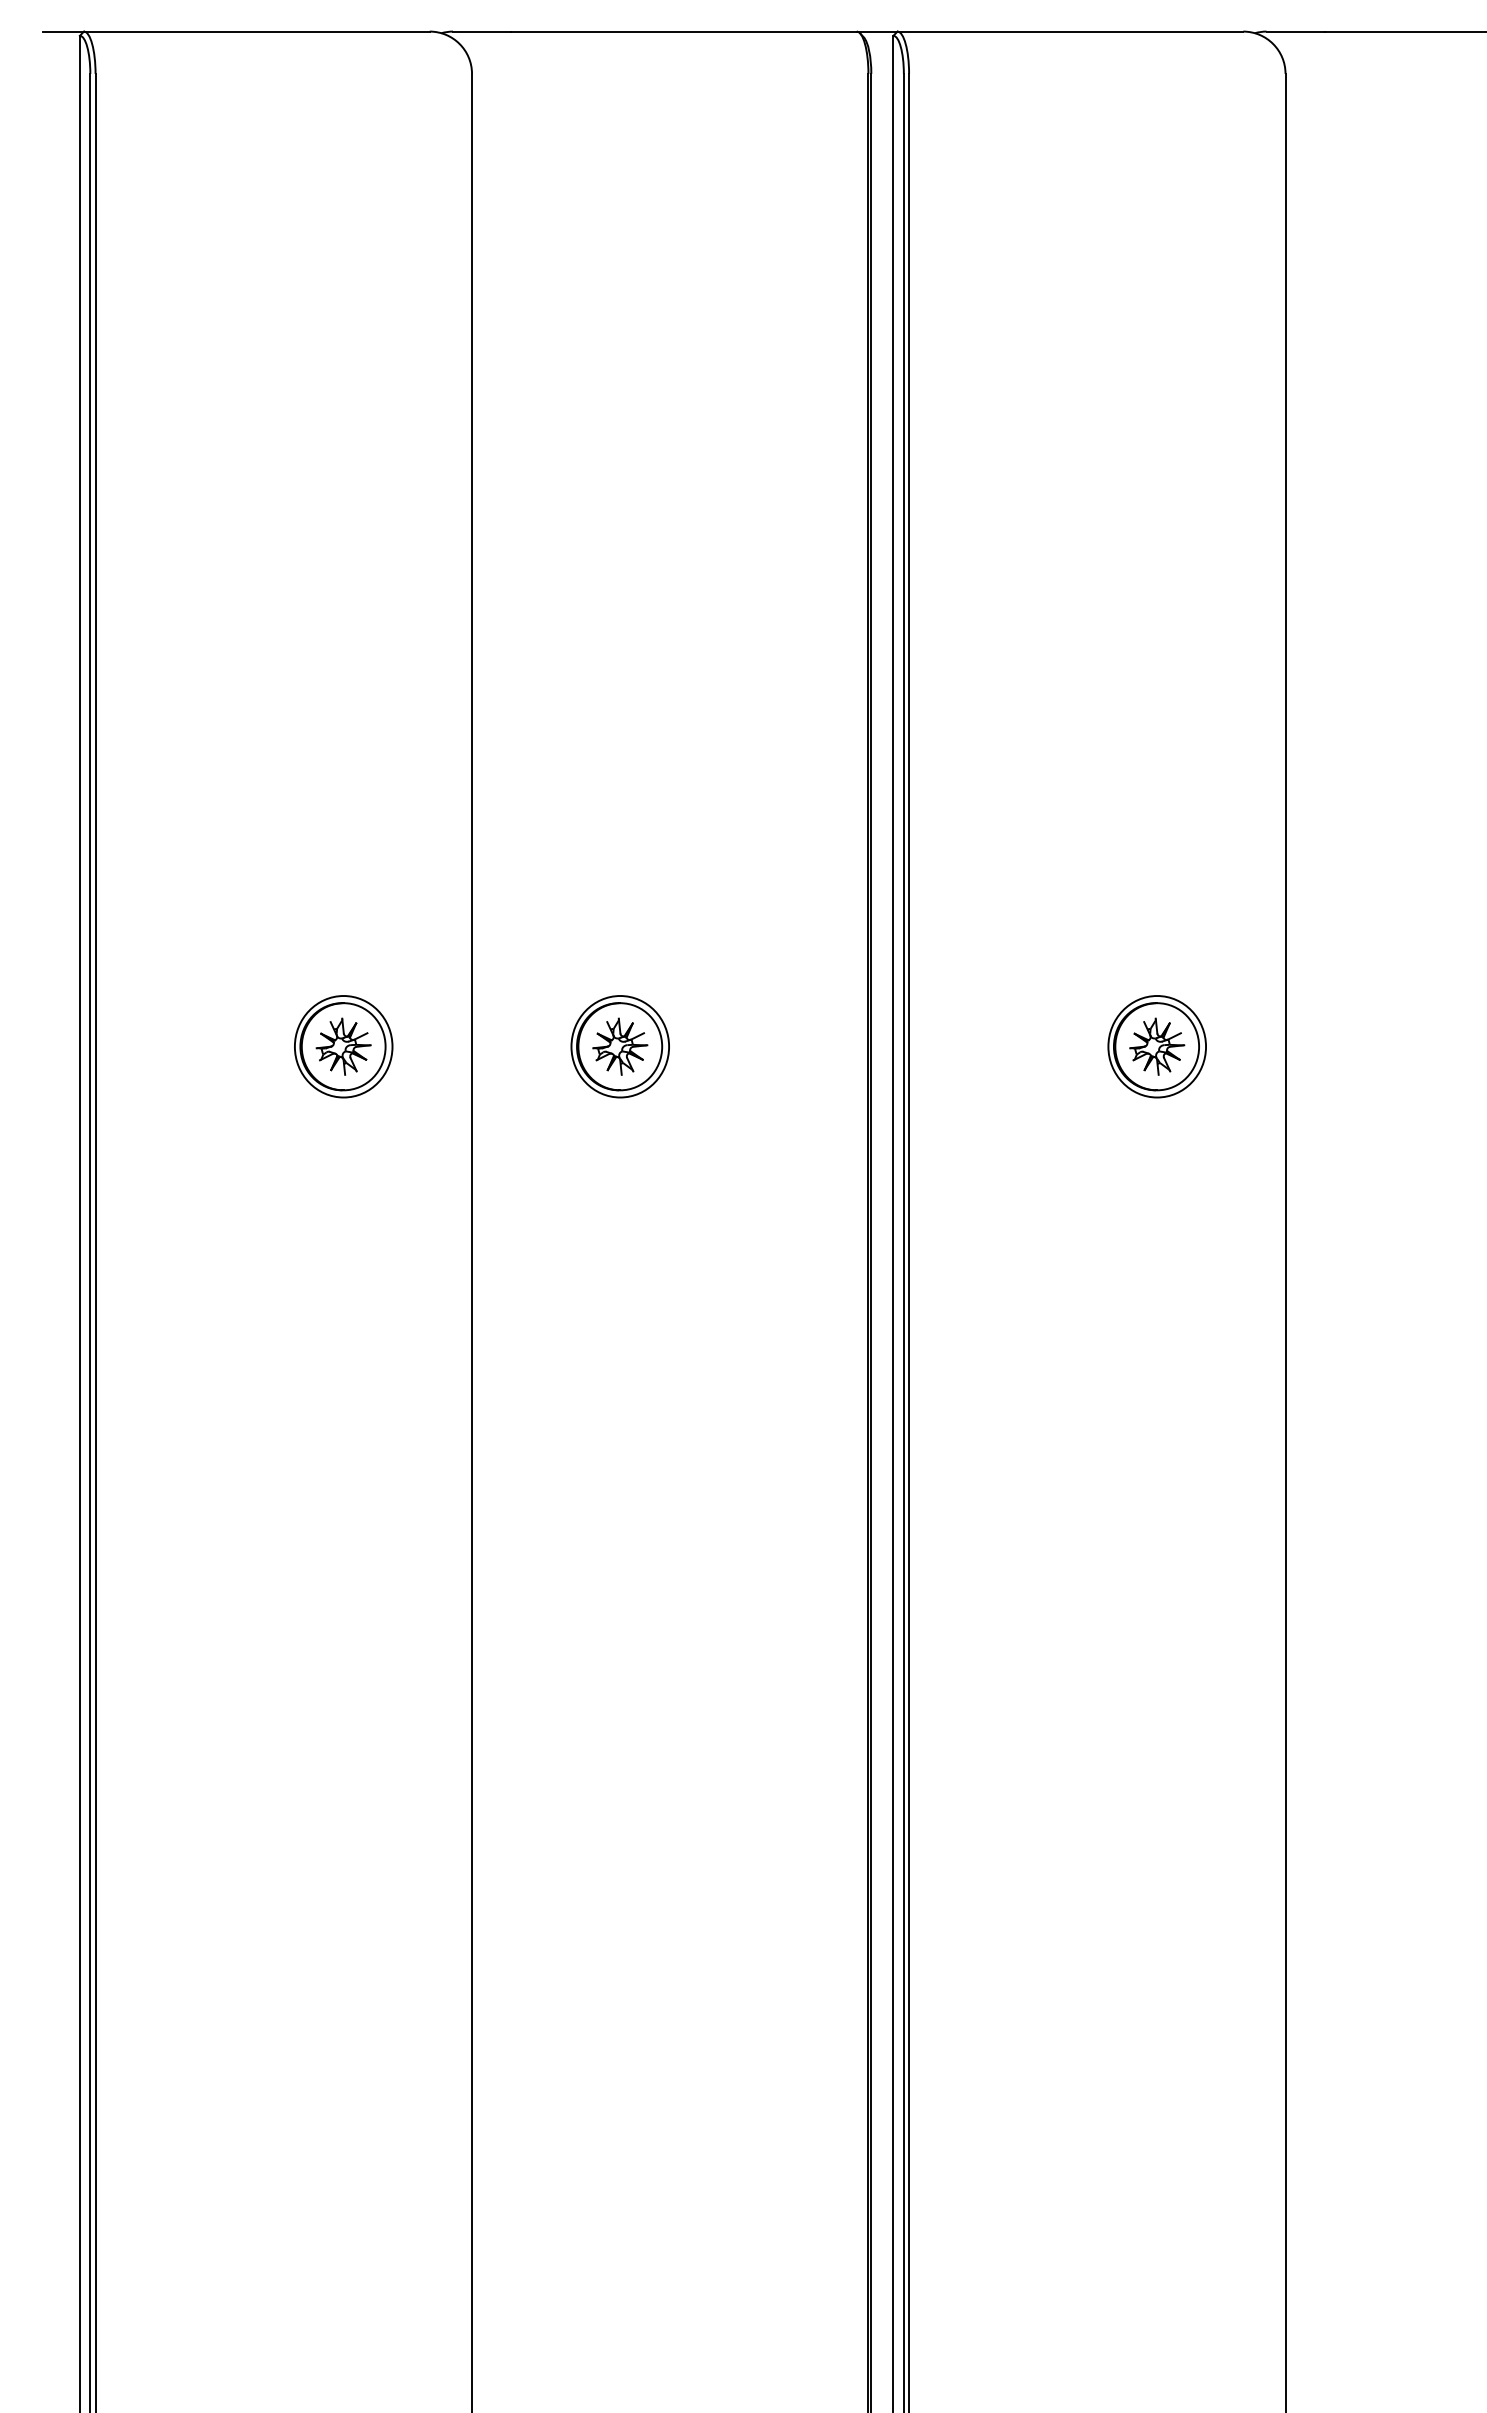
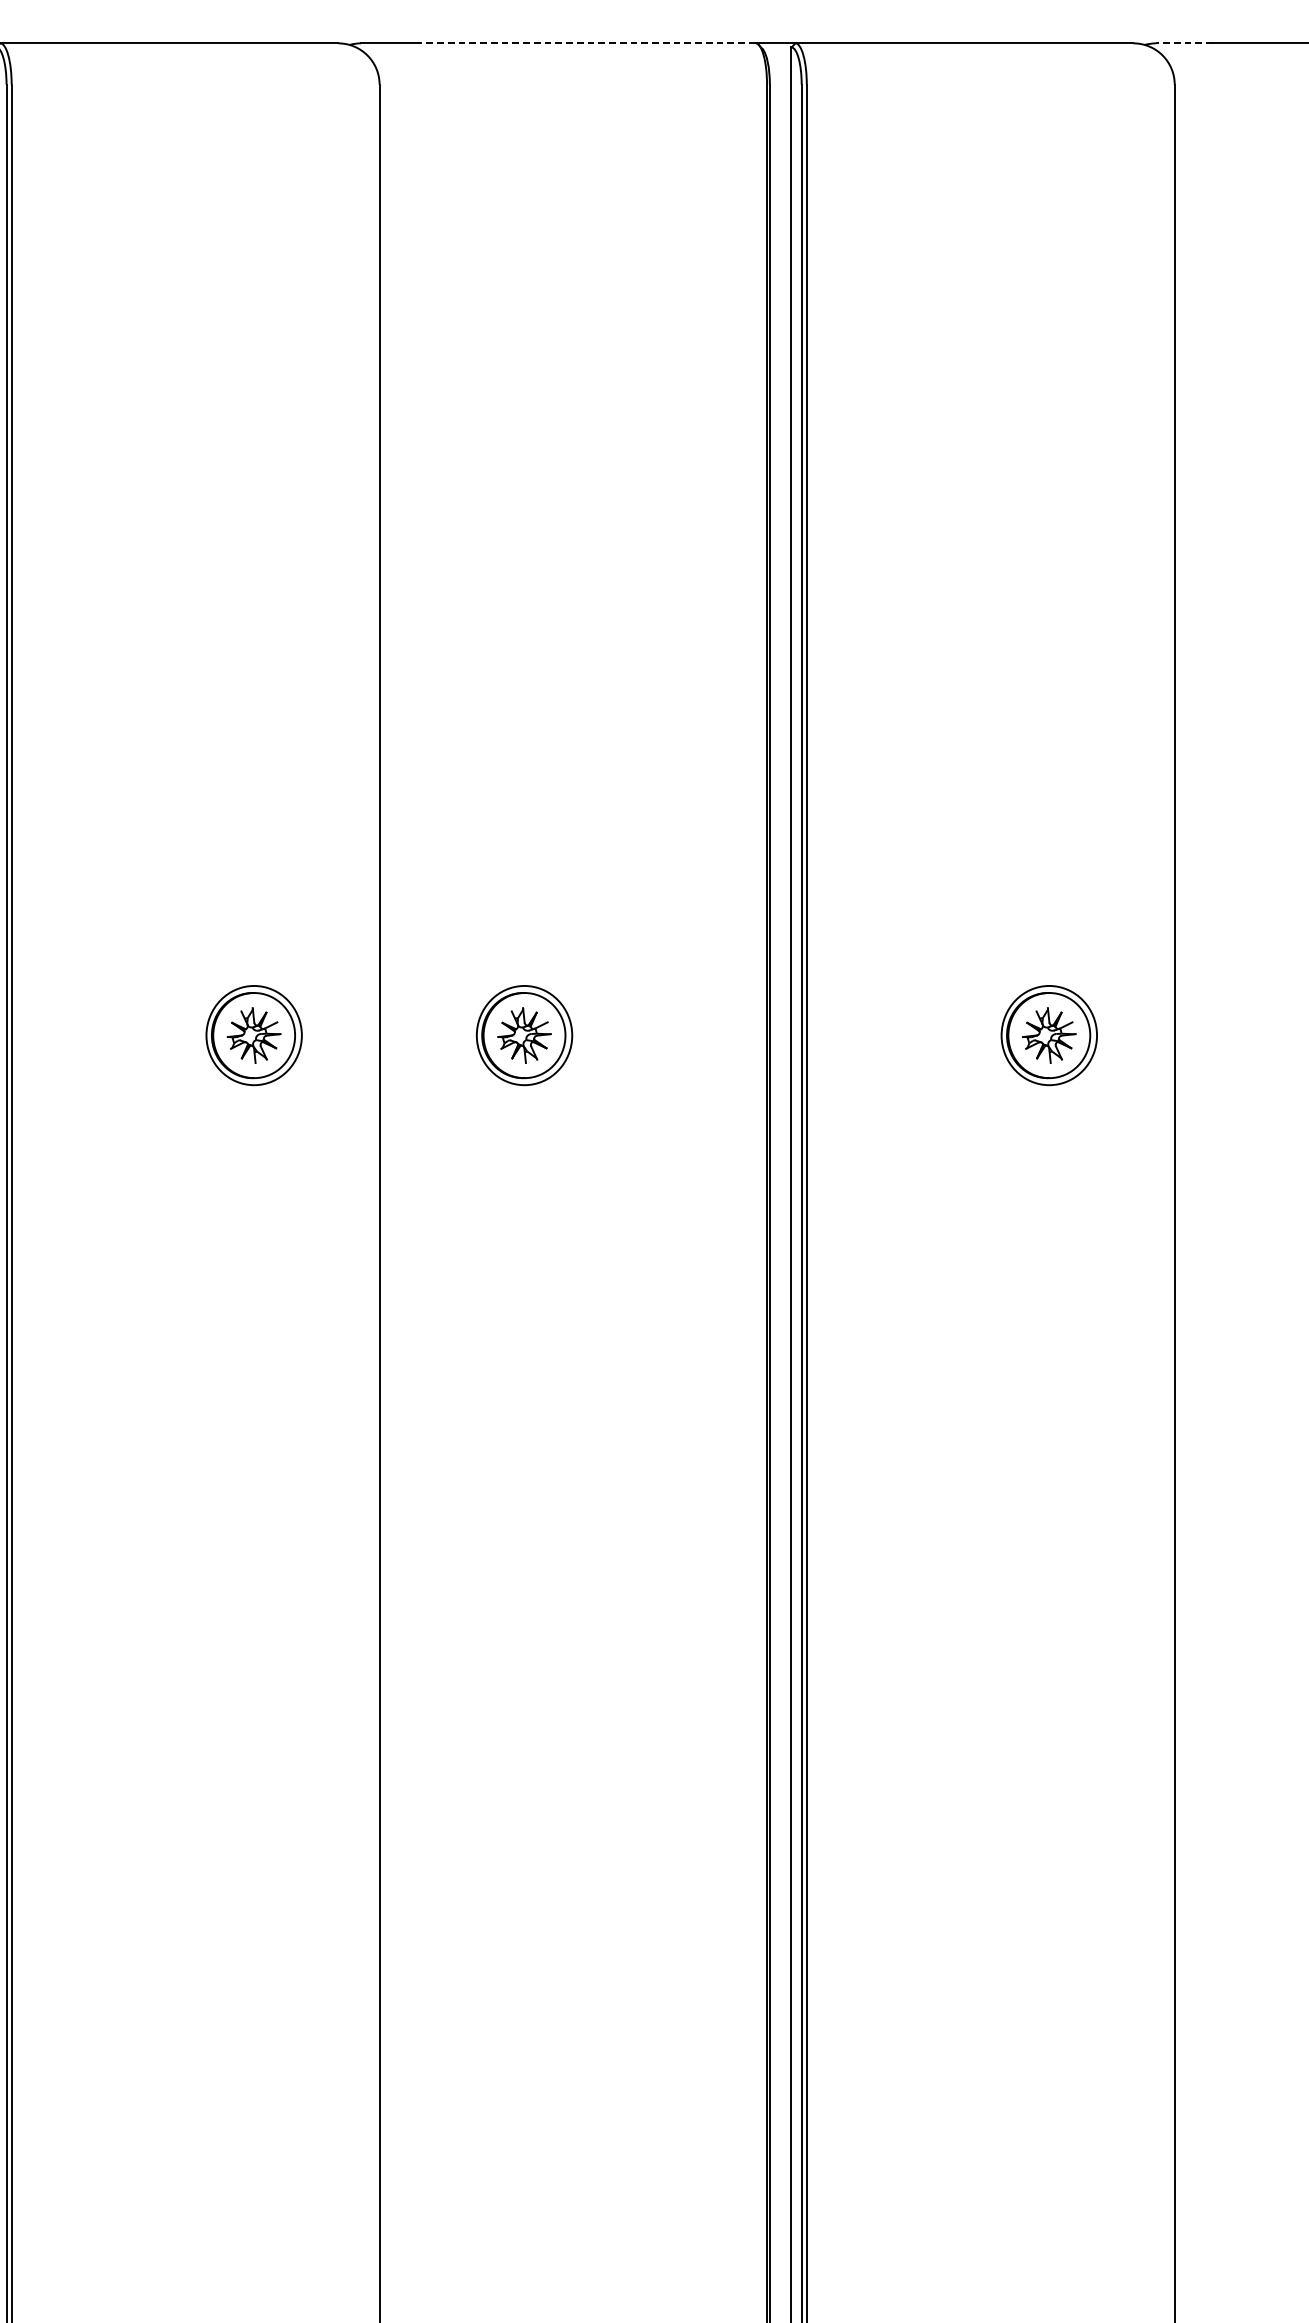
line: (683, 31) -> (586, 43), solid -> dashed
line: (1295, 31) -> (1184, 43), solid -> dashed

